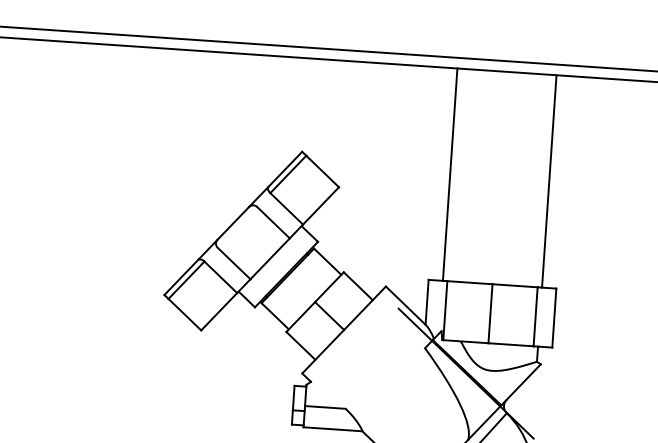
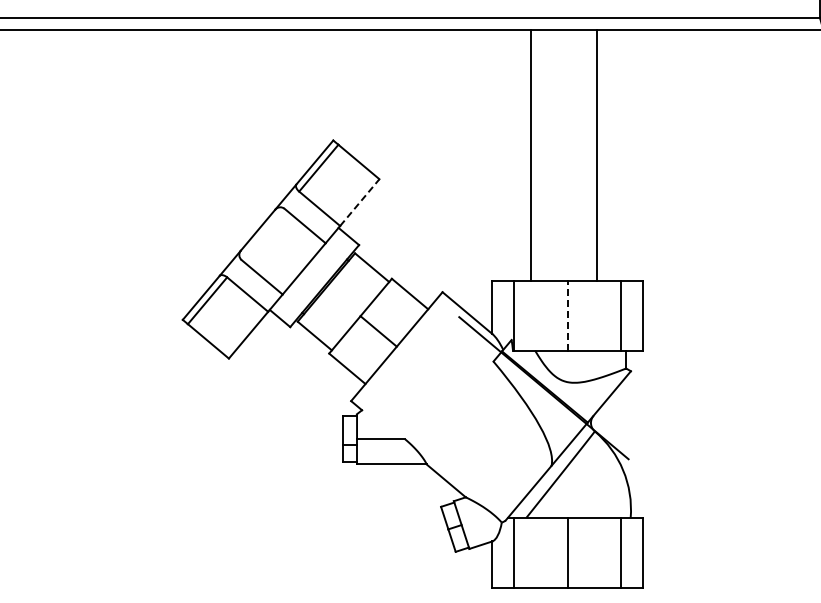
line: (450, 174) -> (531, 155), moved
line: (549, 181) -> (597, 155), moved
line: (320, 205) -> (359, 202), solid -> dashed
line: (490, 313) -> (567, 315), solid -> dashed

